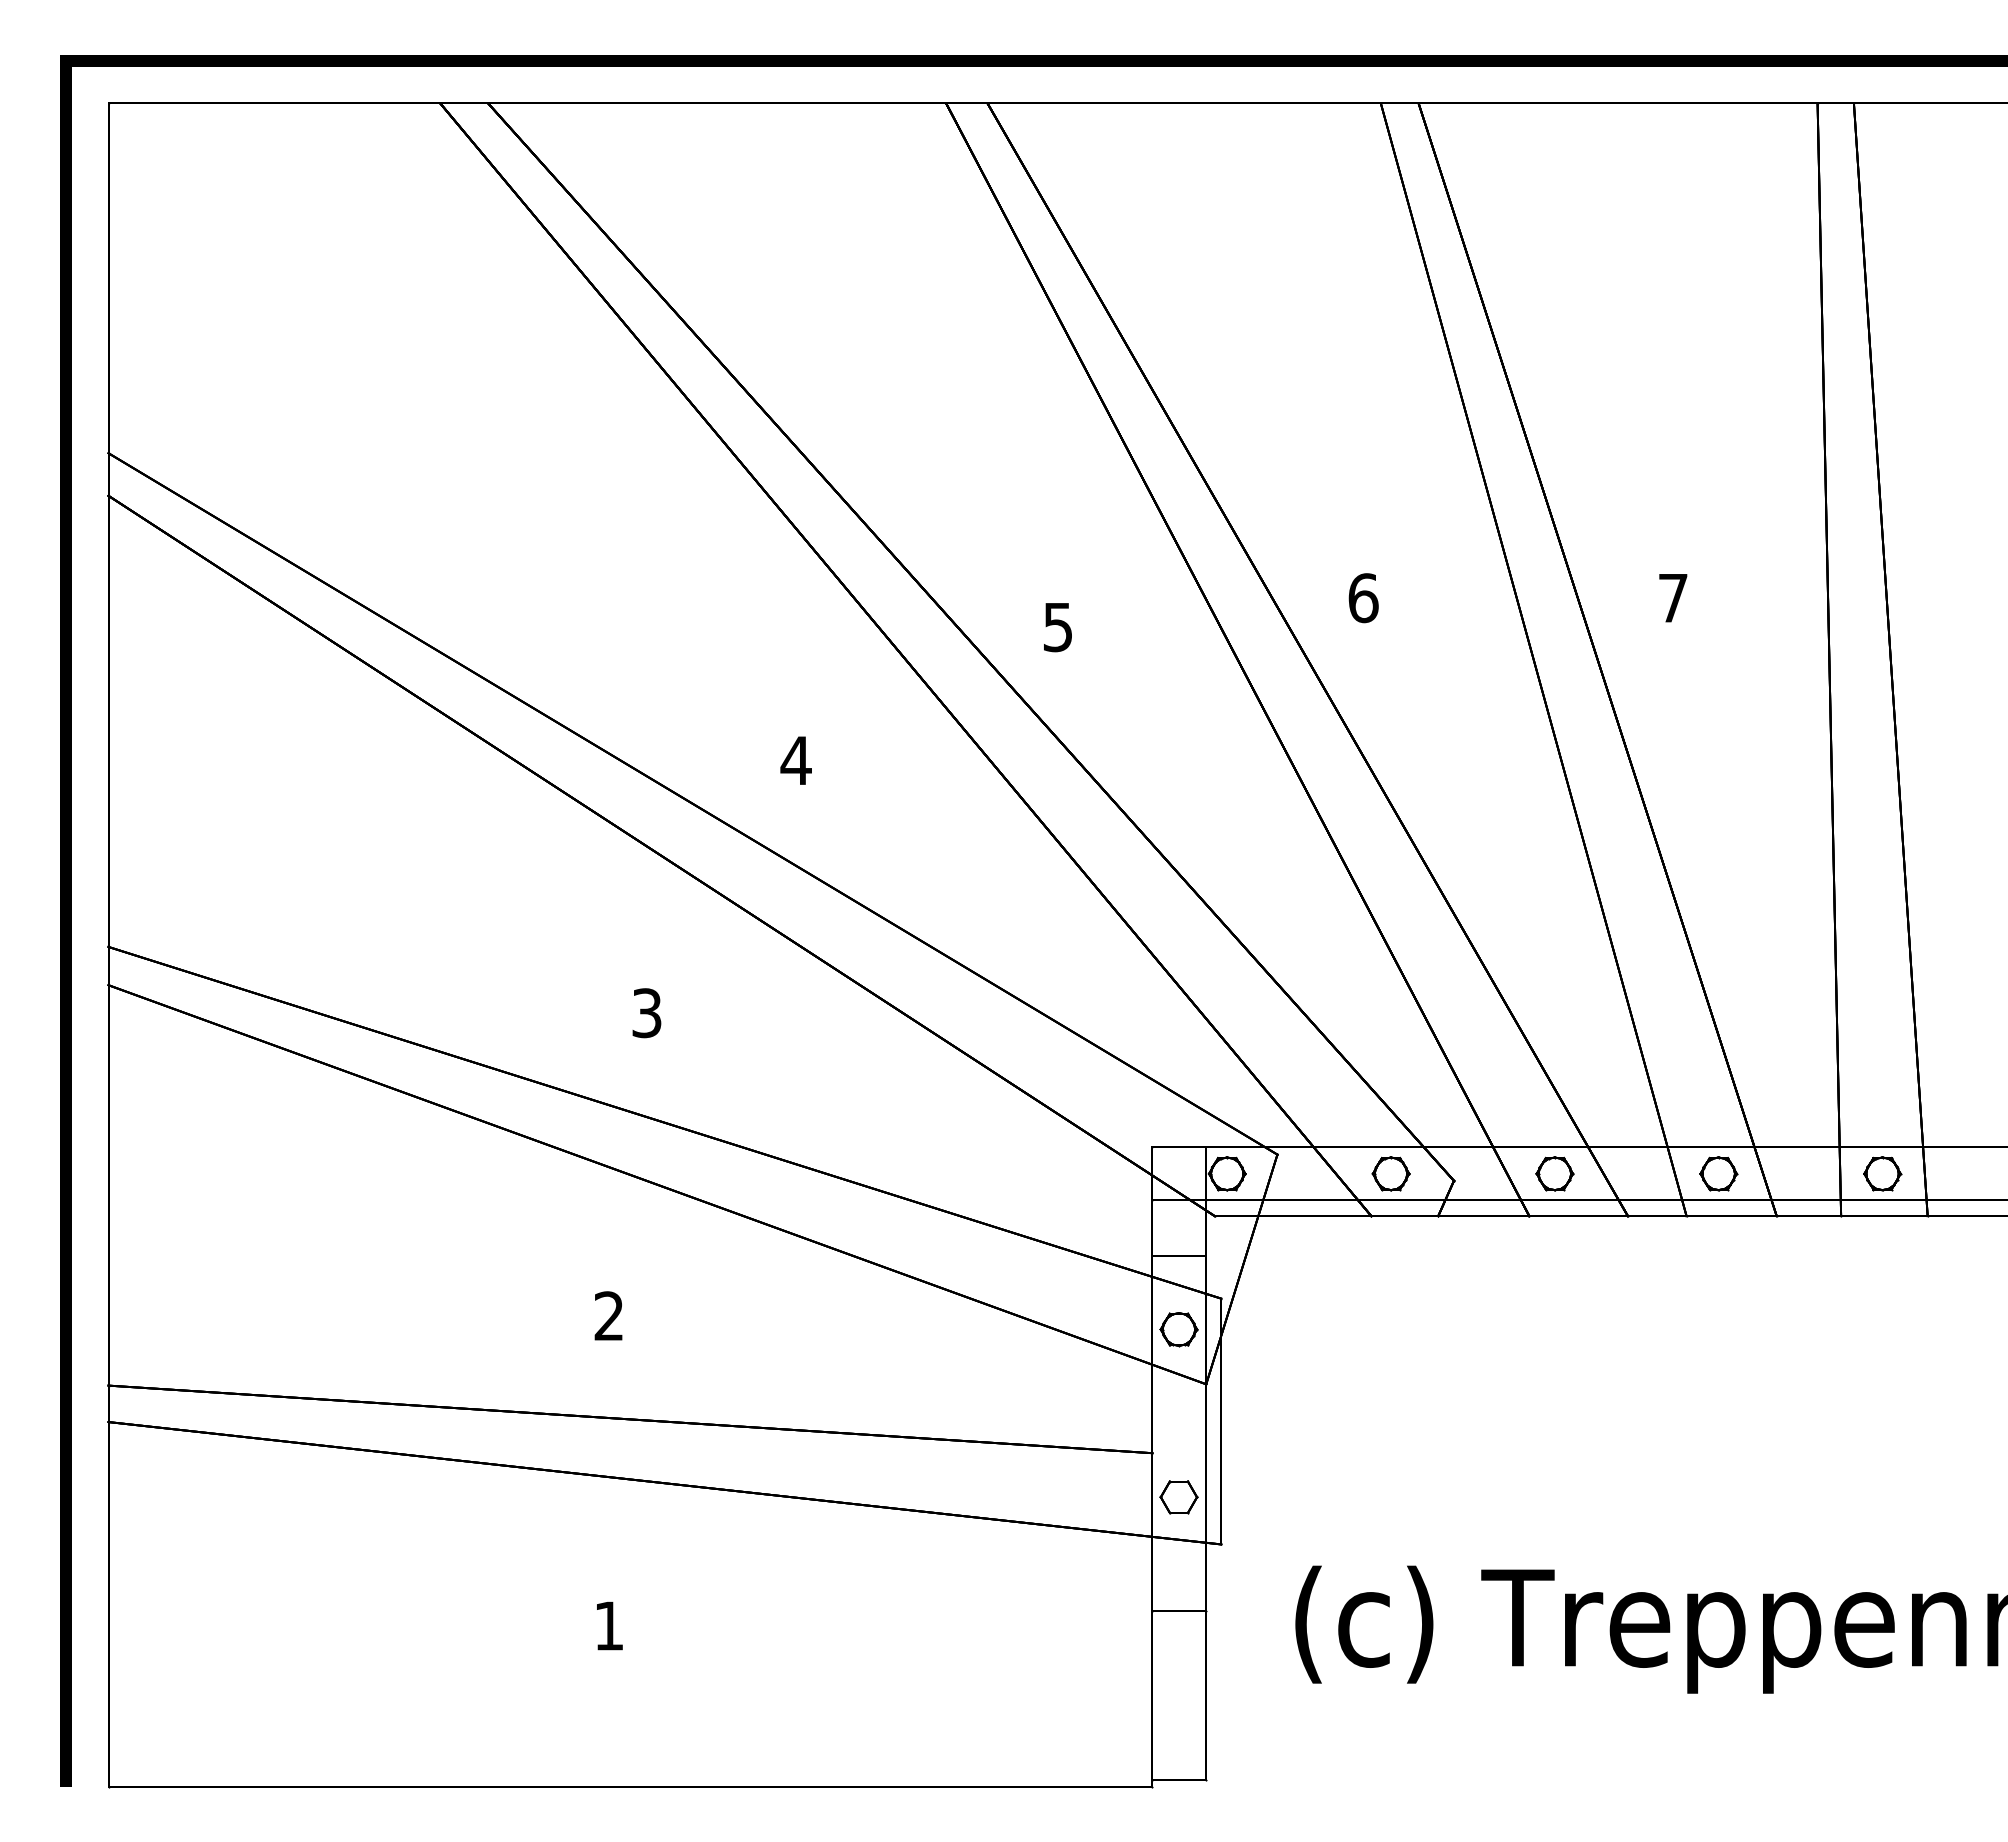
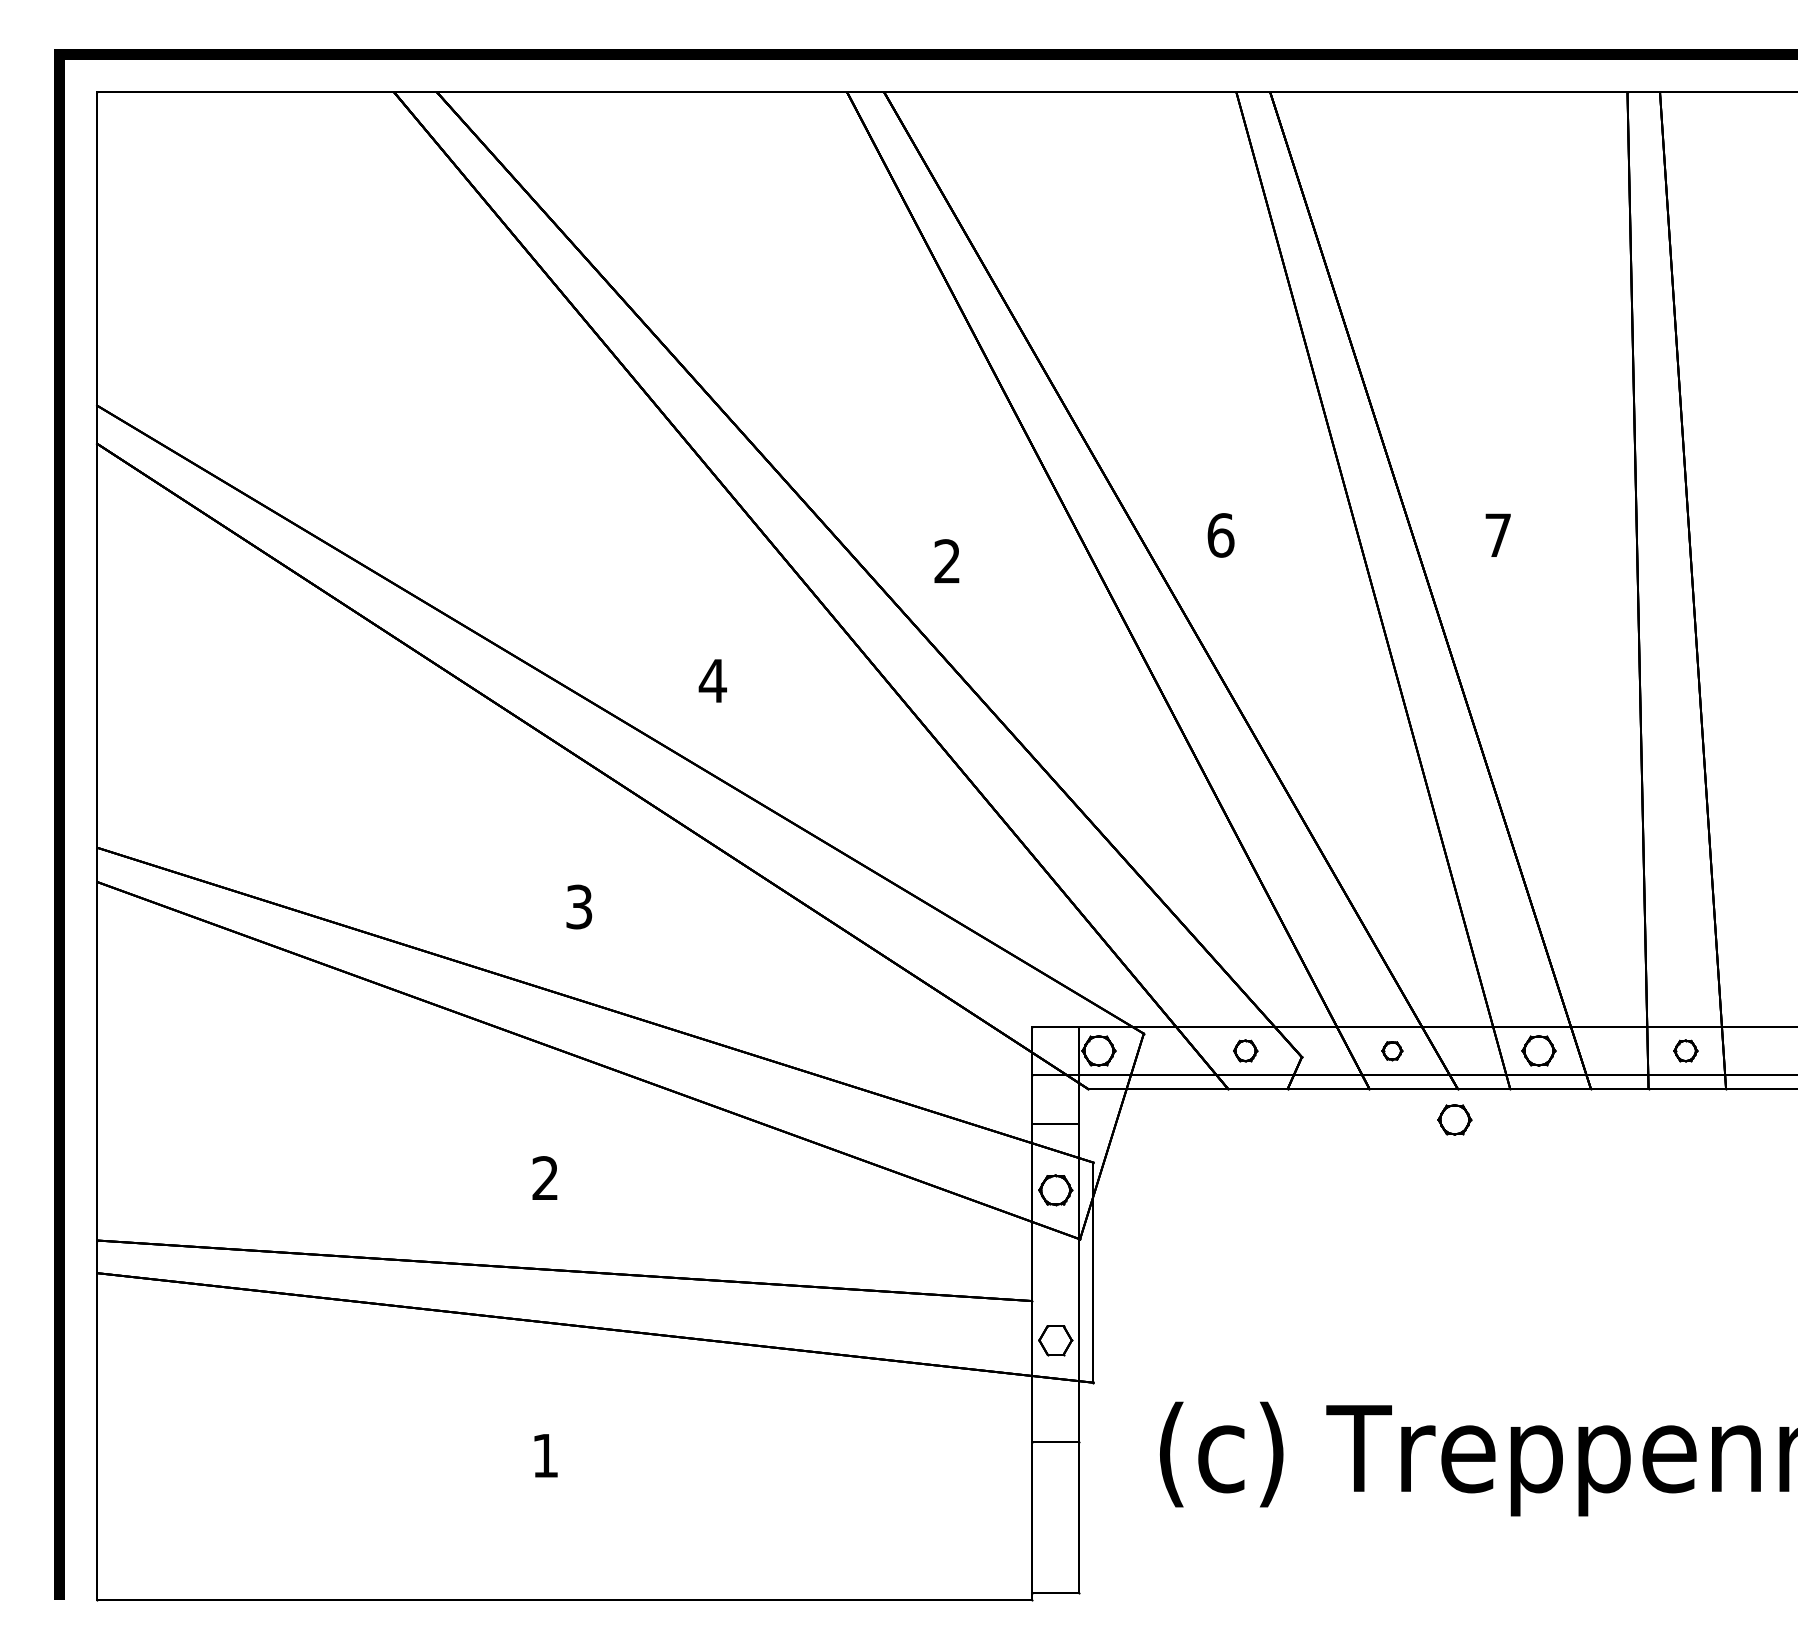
text: (1057, 627) -> (946, 561), 5 -> 2
part: (1390, 1173) -> (1245, 1050), size x0.7
part: (1554, 1173) -> (1391, 1050), size x0.6
part: (1882, 1173) -> (1685, 1050), size x0.7
part: (1624, 1250) -> (1454, 1119), added

